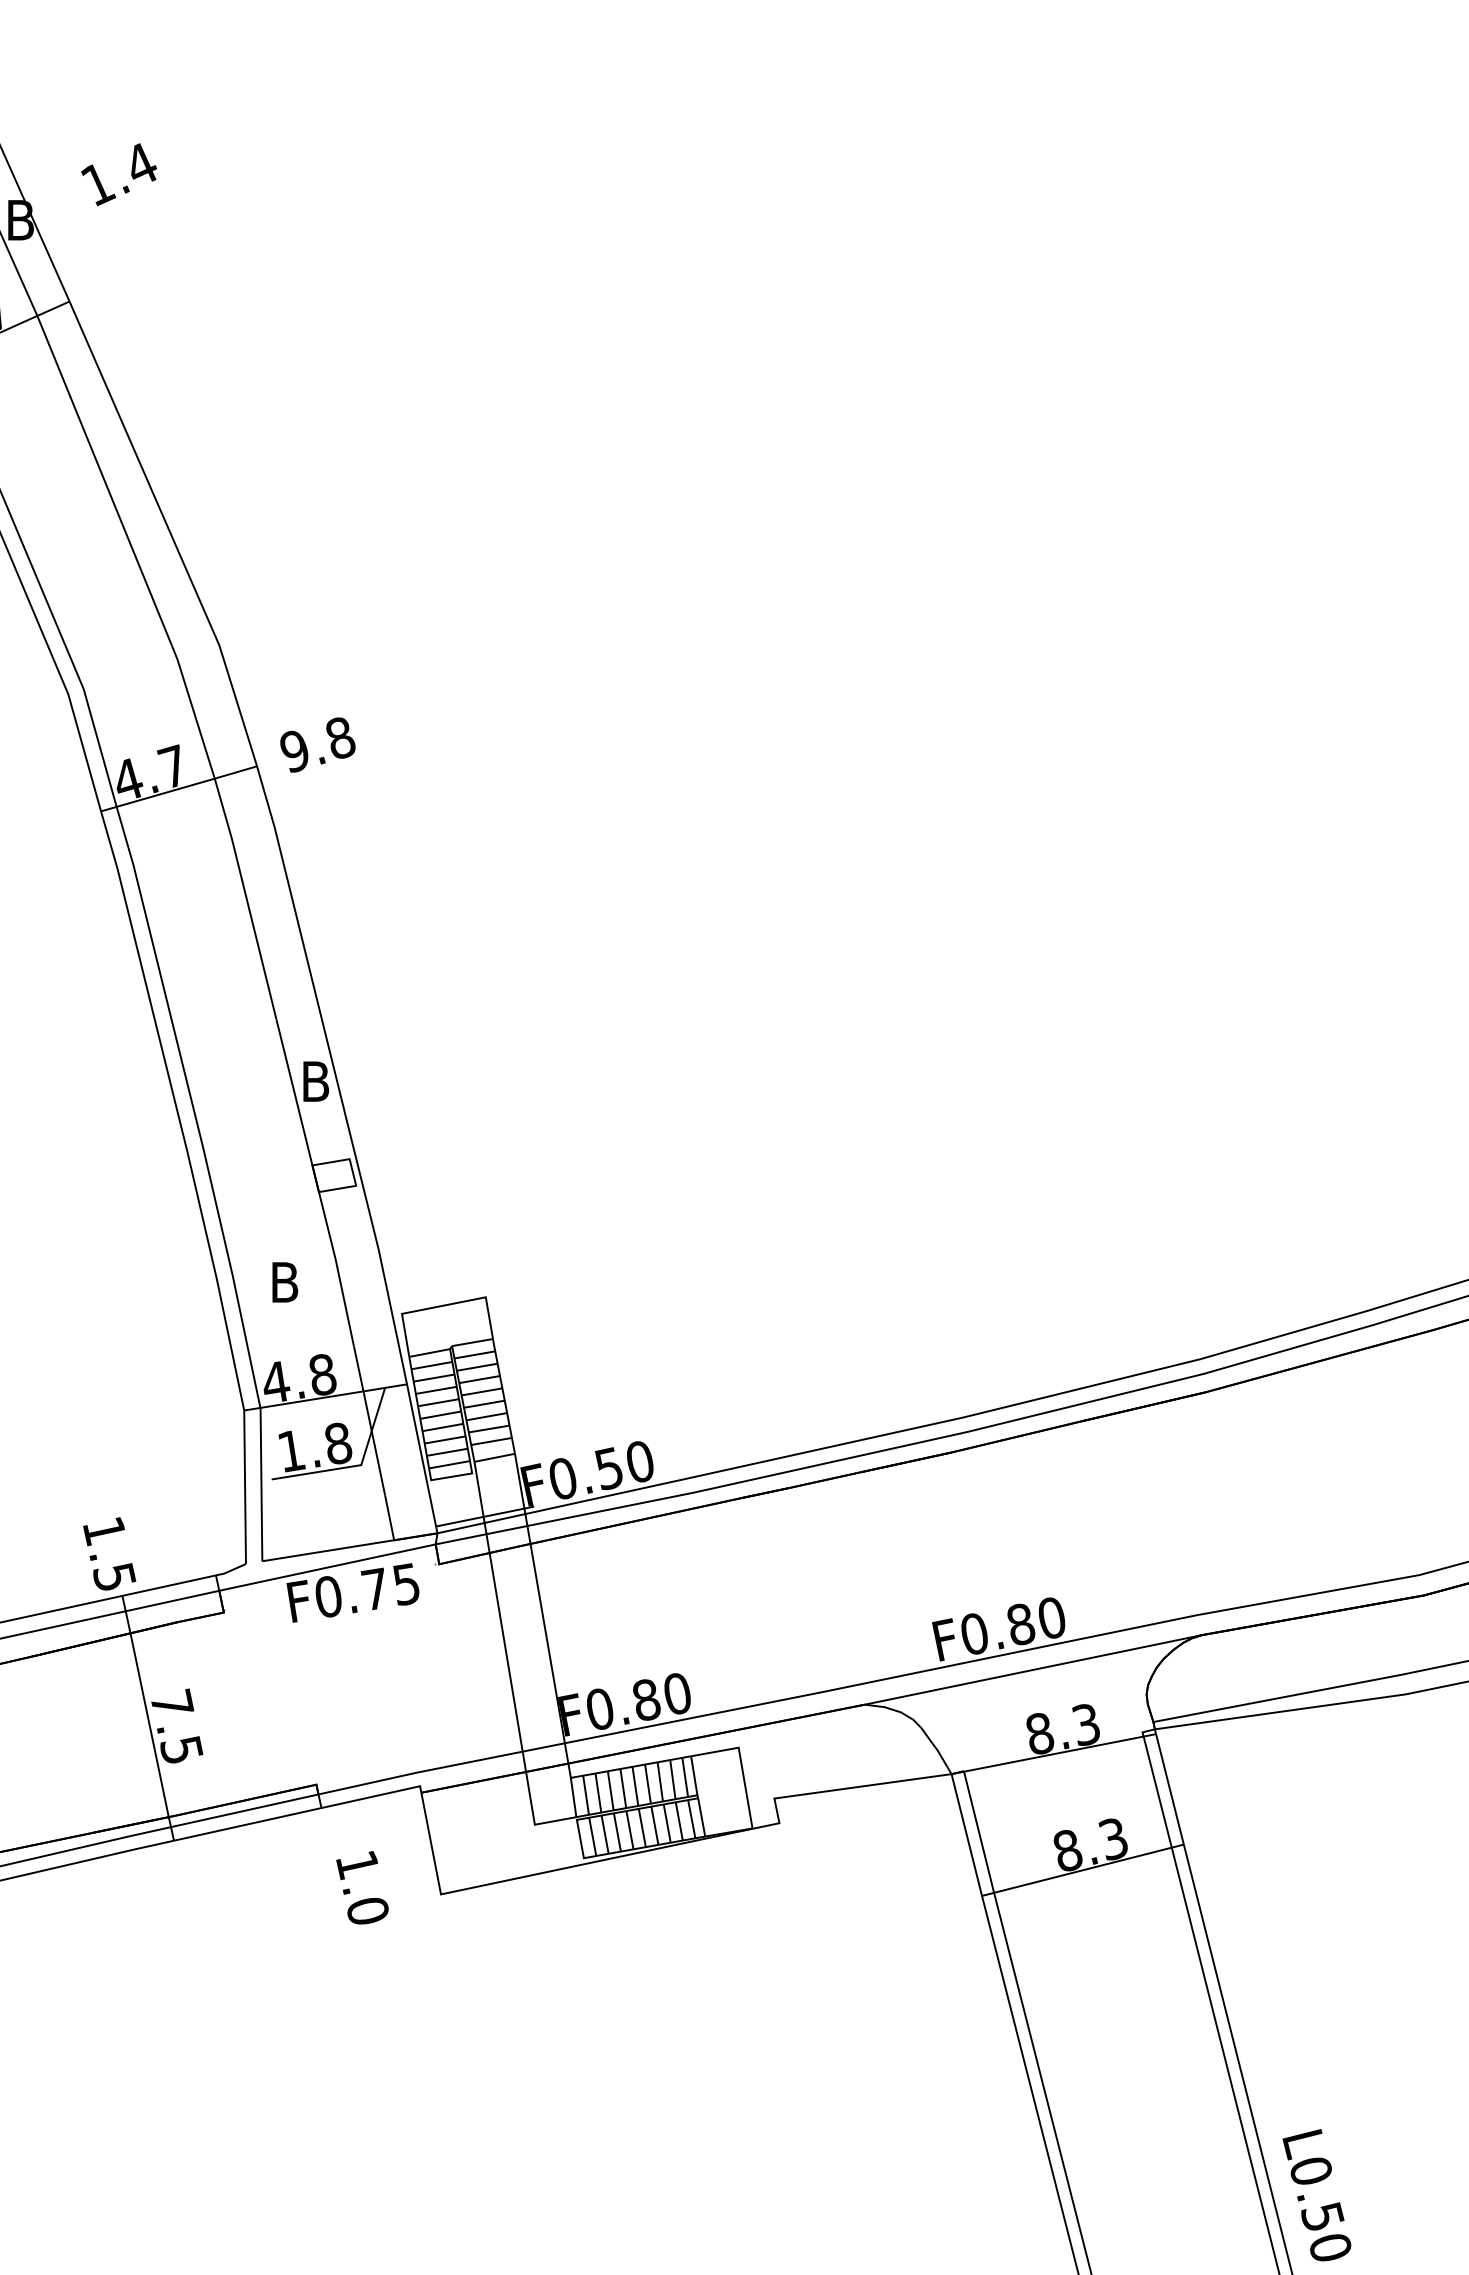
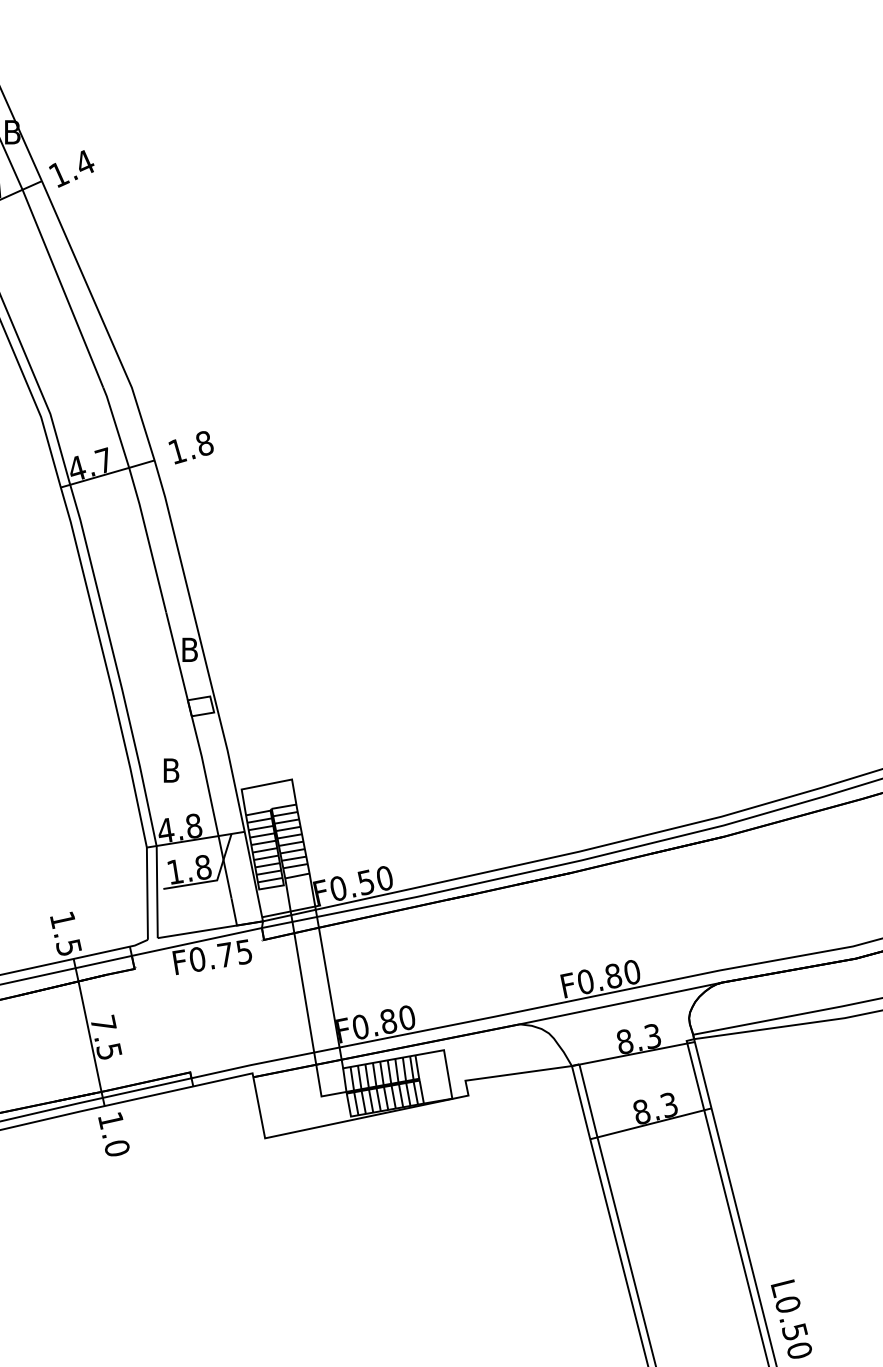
text: (118, 173) -> (71, 168), moved
text: (295, 751) -> (177, 451), 9.8 -> 1.8
text: (361, 1888) -> (113, 1134), moved

